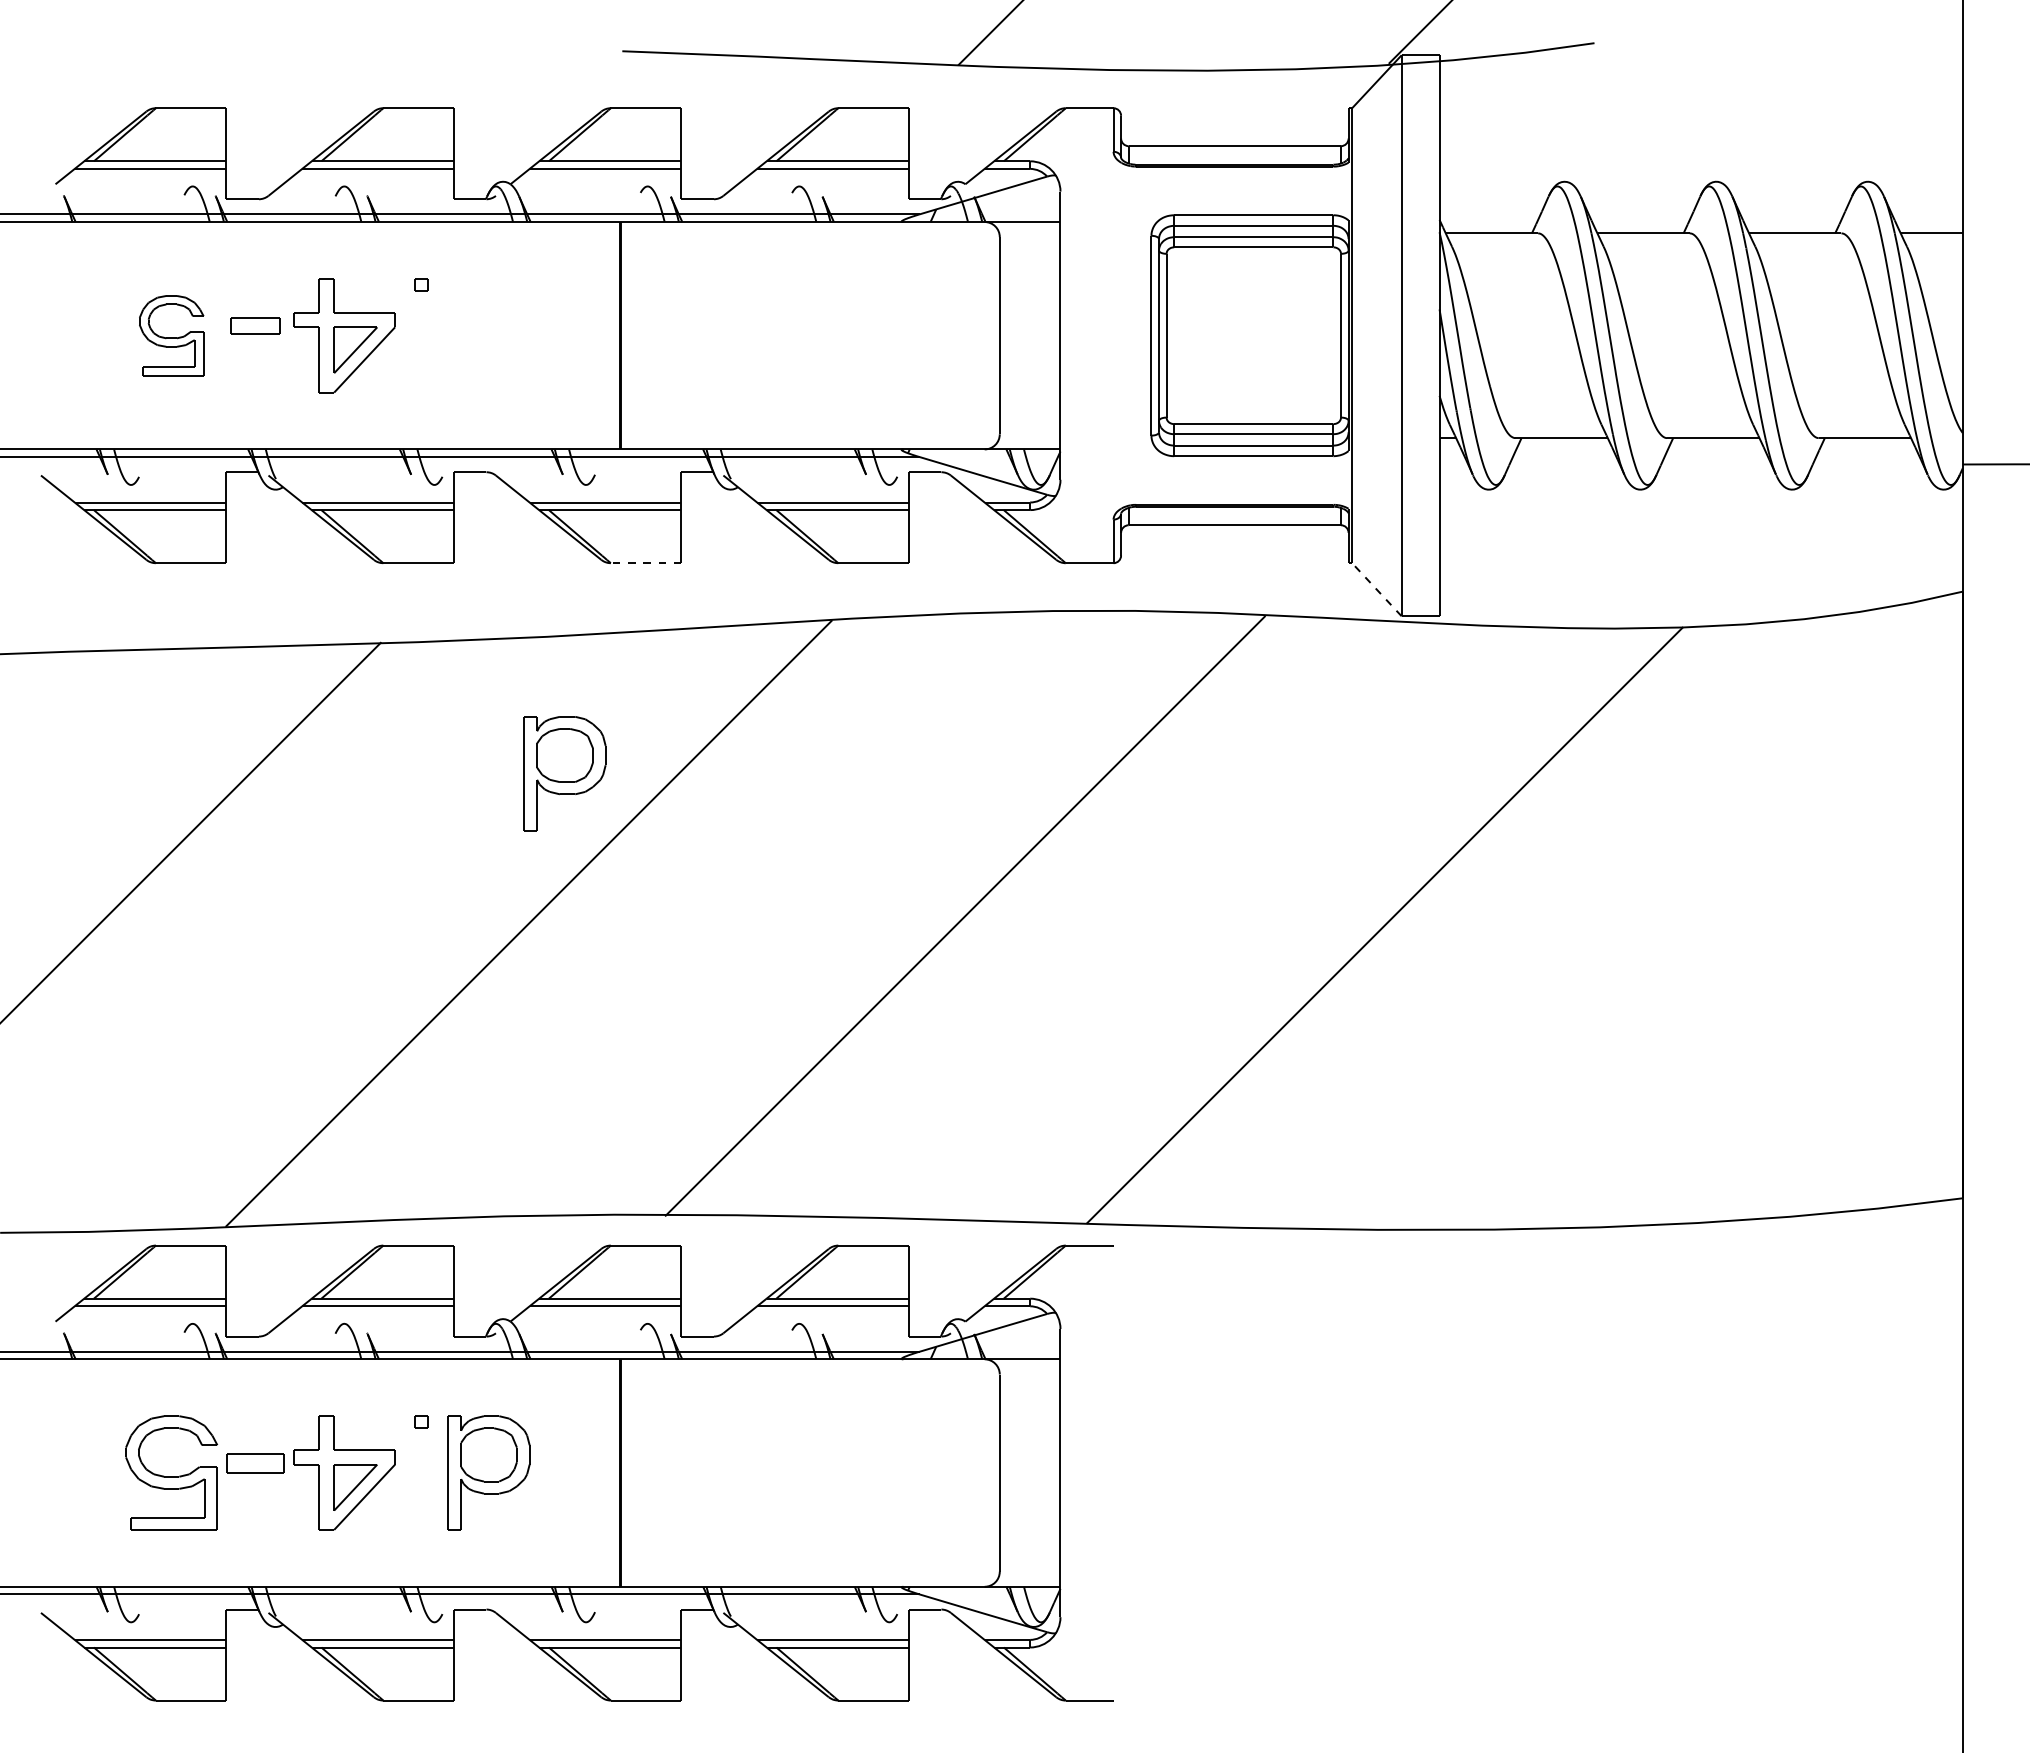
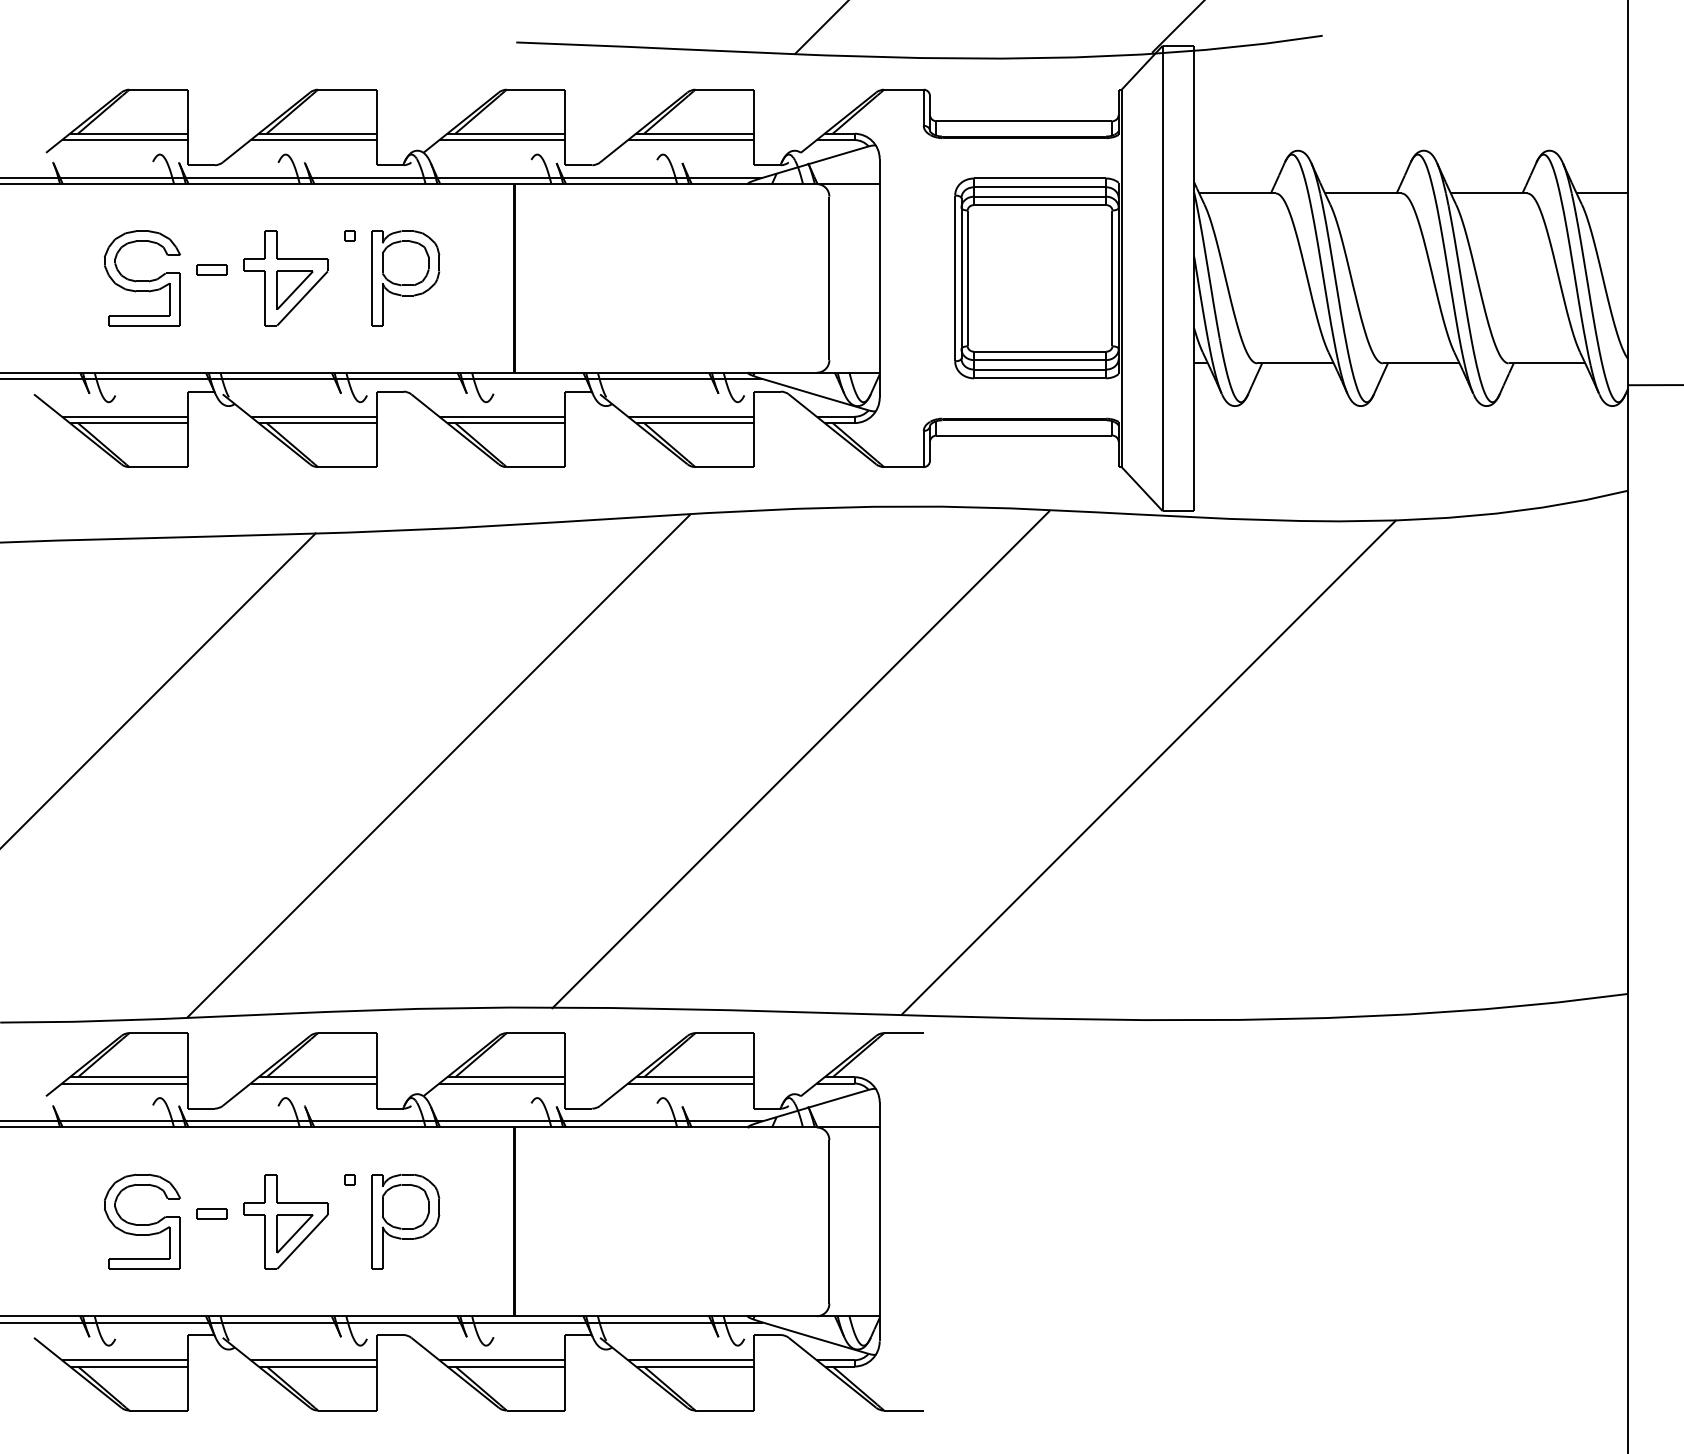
part: (255, 325) -> (211, 269), size x0.71
part: (171, 335) -> (142, 278), size x1.43
line: (645, 563) -> (535, 467), dashed -> solid
line: (1376, 589) -> (1141, 488), dashed -> solid
part: (564, 773) -> (405, 278), moved
part: (255, 1462) -> (211, 1213), size x0.62

